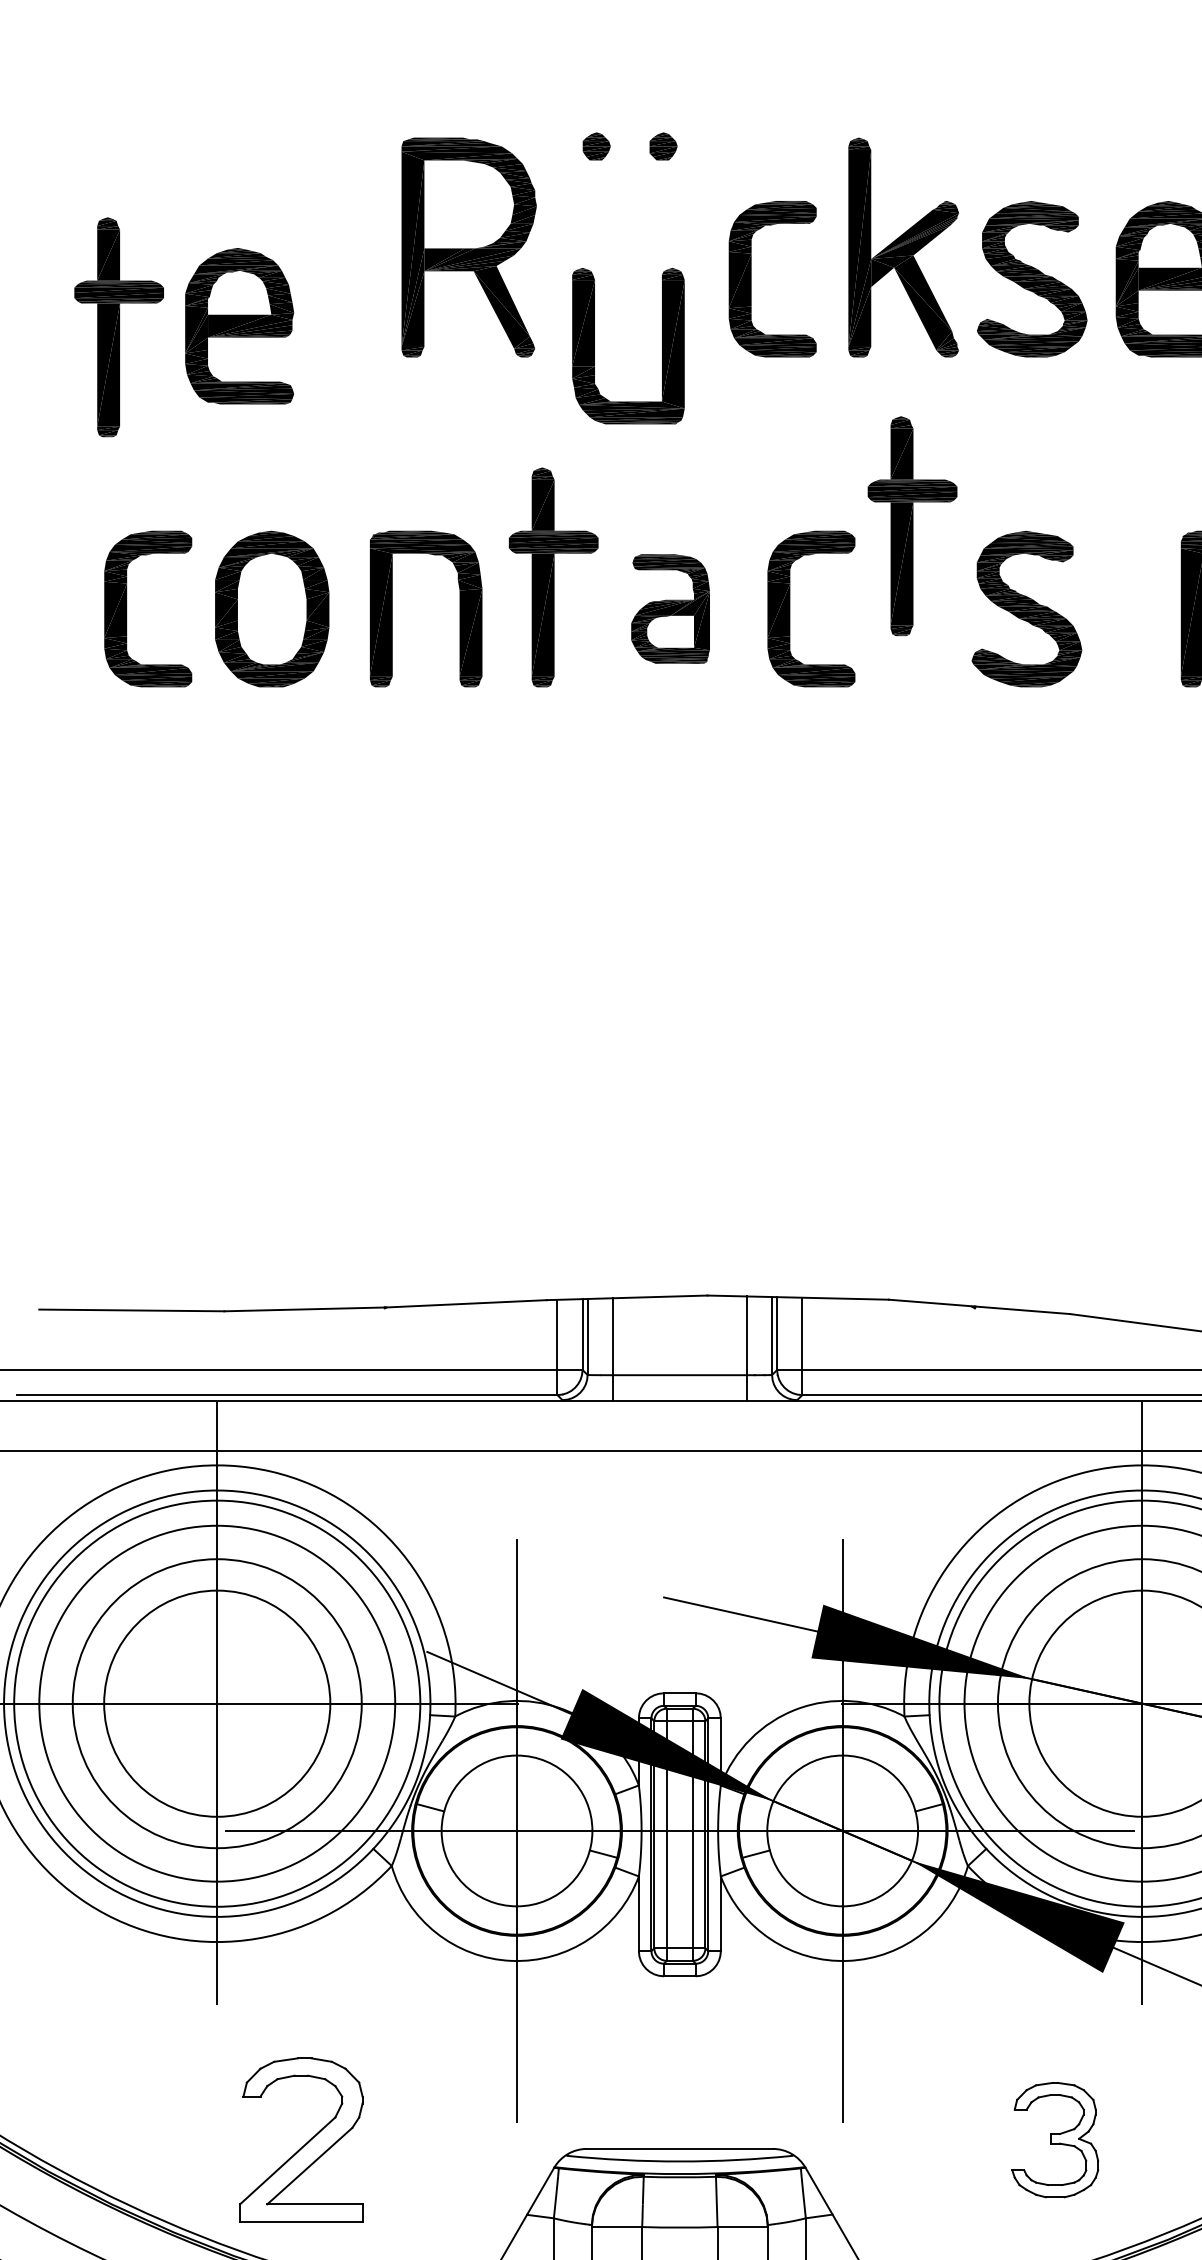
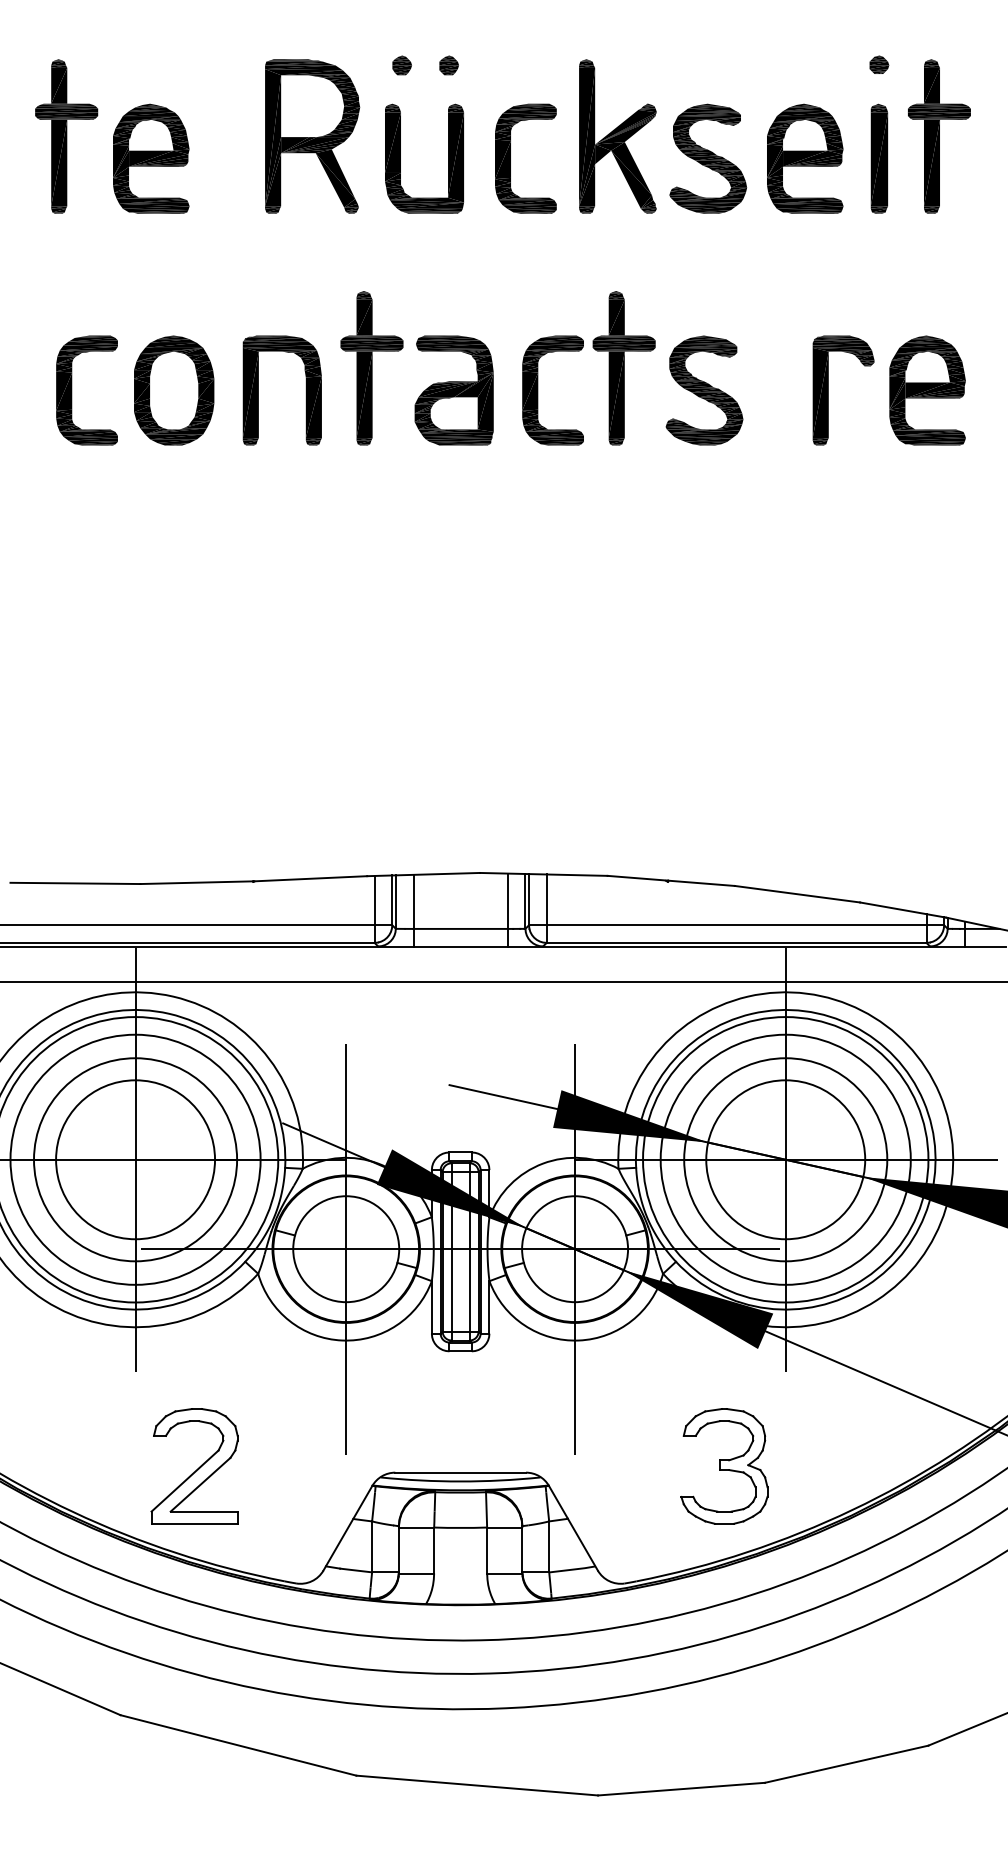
part: (239, 325) -> (151, 158), moved
part: (118, 327) -> (66, 136), moved
part: (594, 345) -> (400, 158), moved
part: (911, 526) -> (623, 368), moved
part: (669, 609) -> (453, 390), size x1.43
part: (1055, 2140) -> (724, 1466), size x1.43

